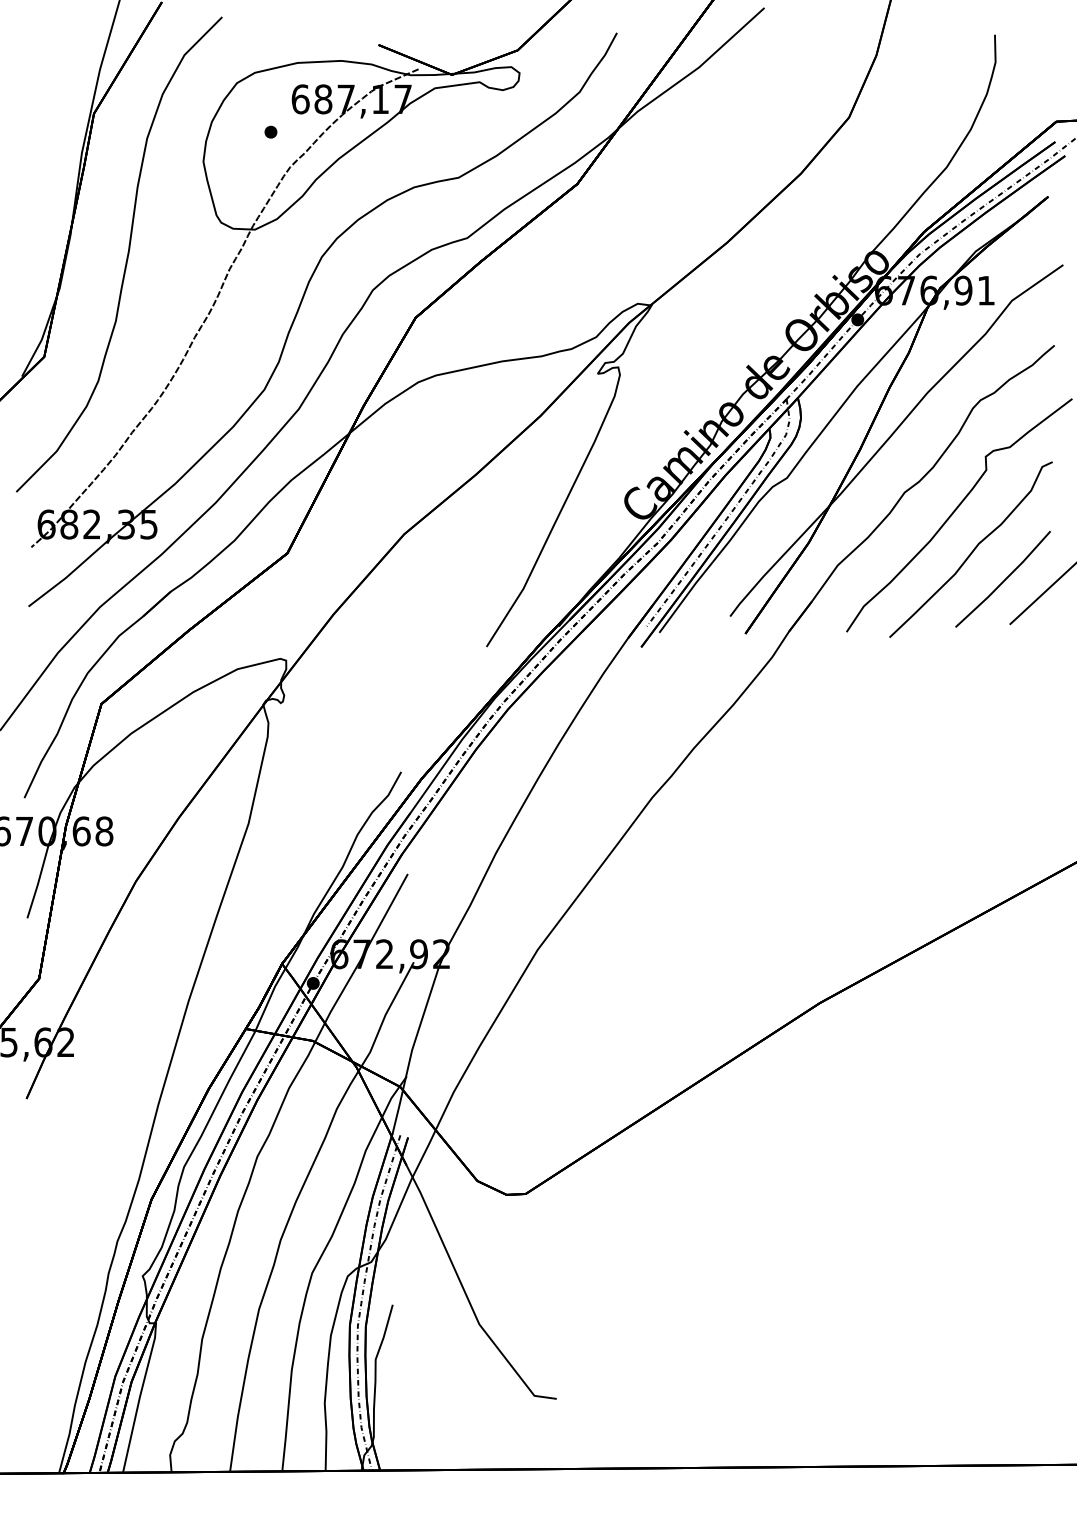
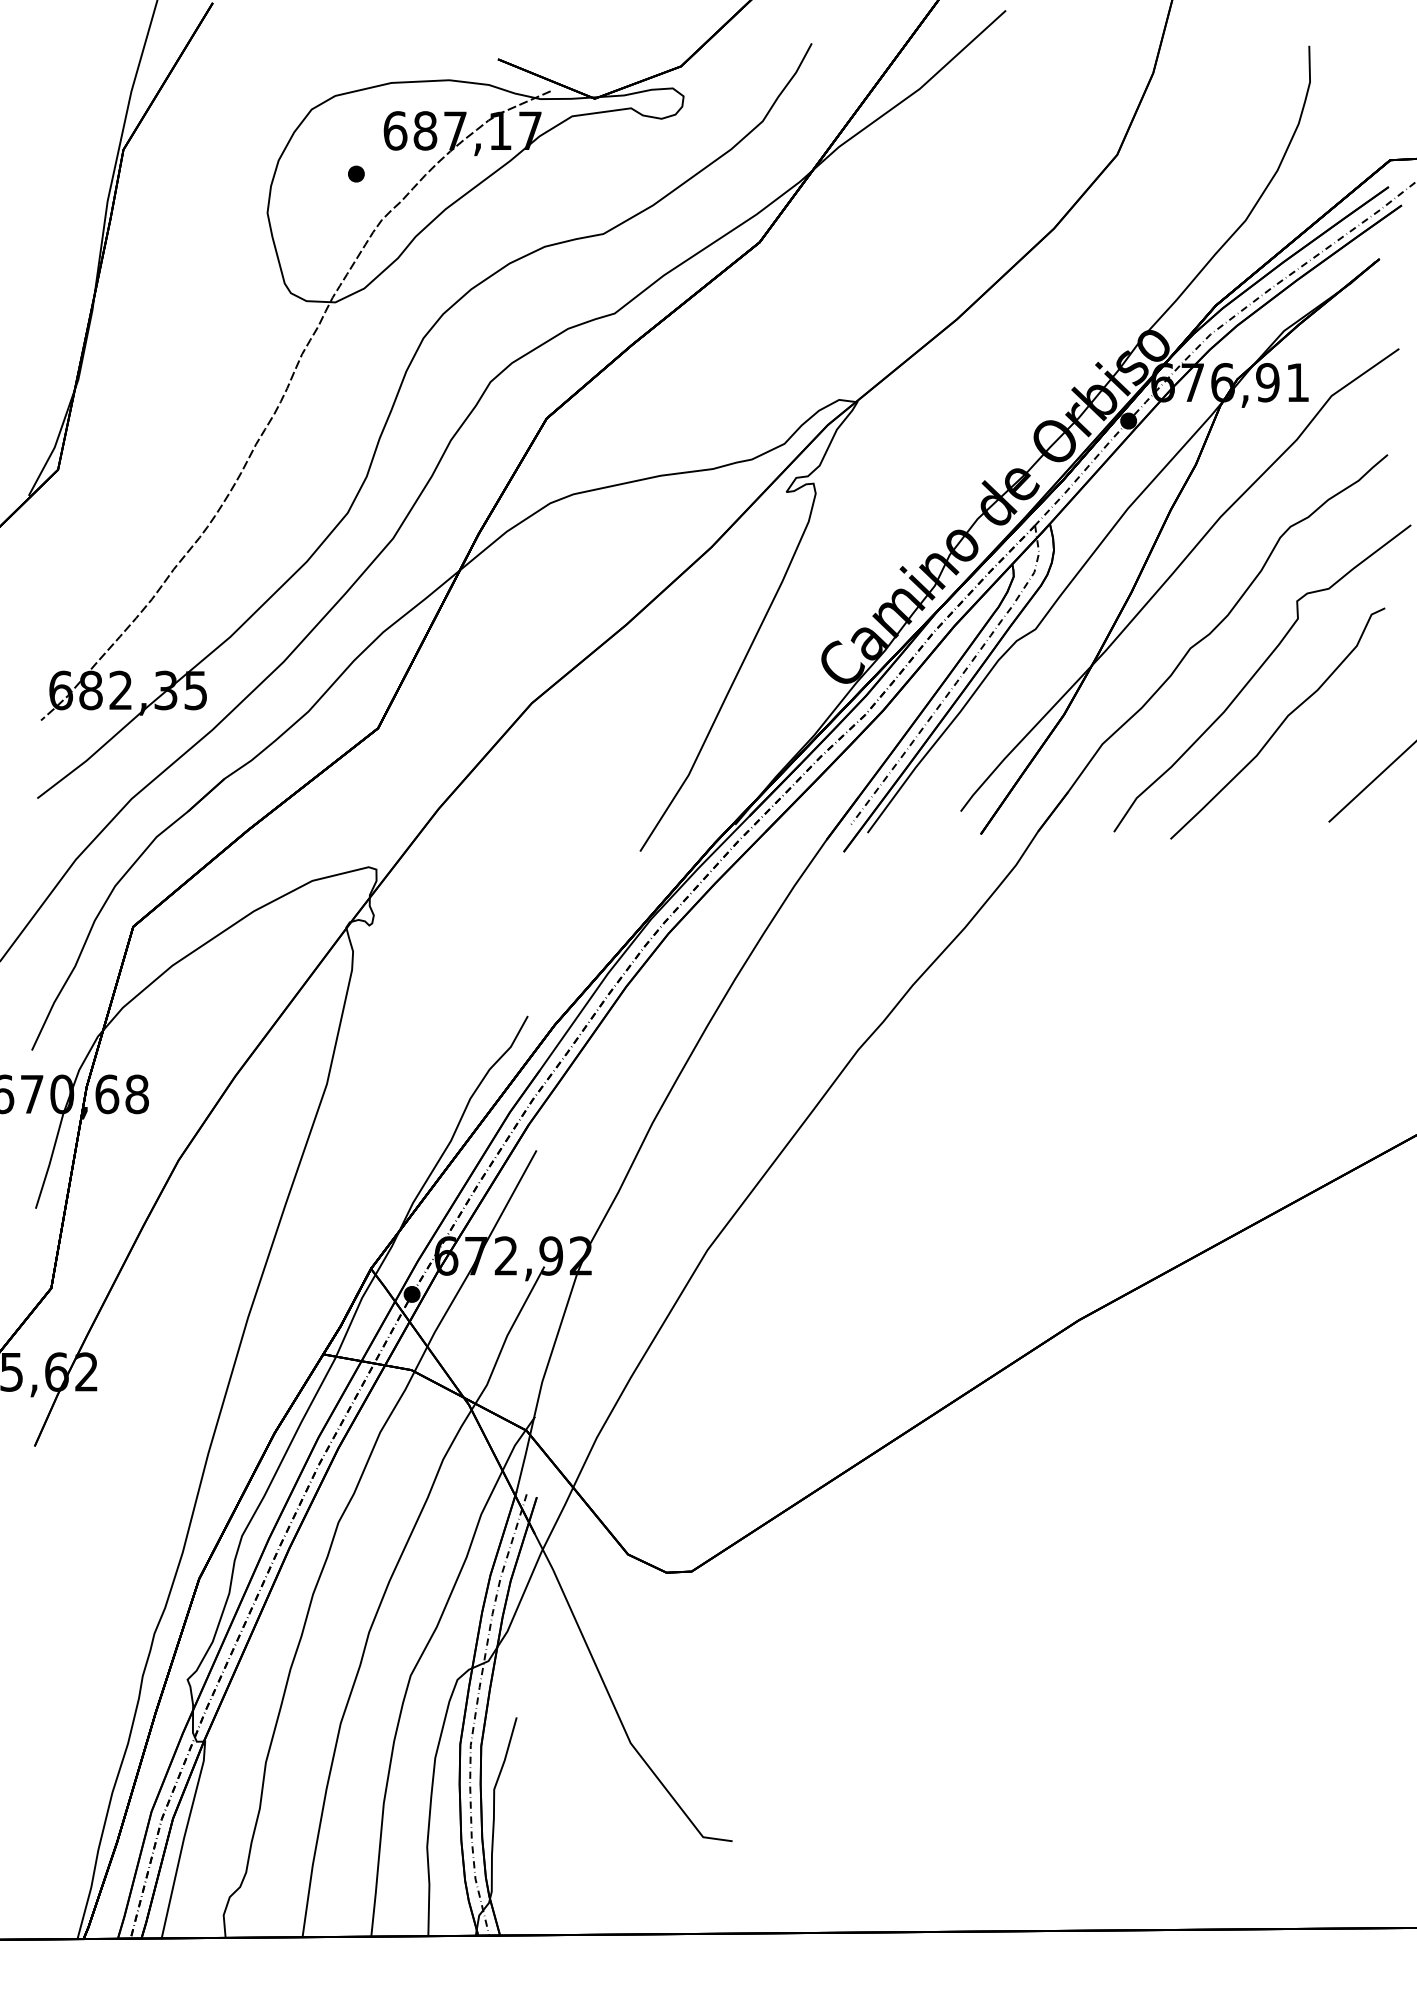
curve: (127, 254) -> (167, 334), removed
line: (1004, 580) -> (1321, 763), removed

